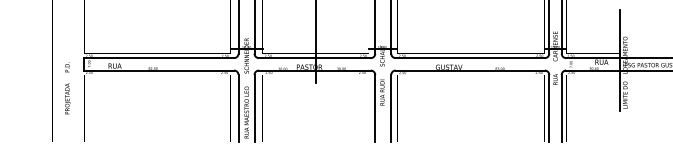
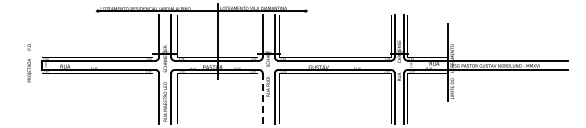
text: (67, 88) -> (29, 62), moved
line: (374, 108) -> (262, 98), solid -> dashed

